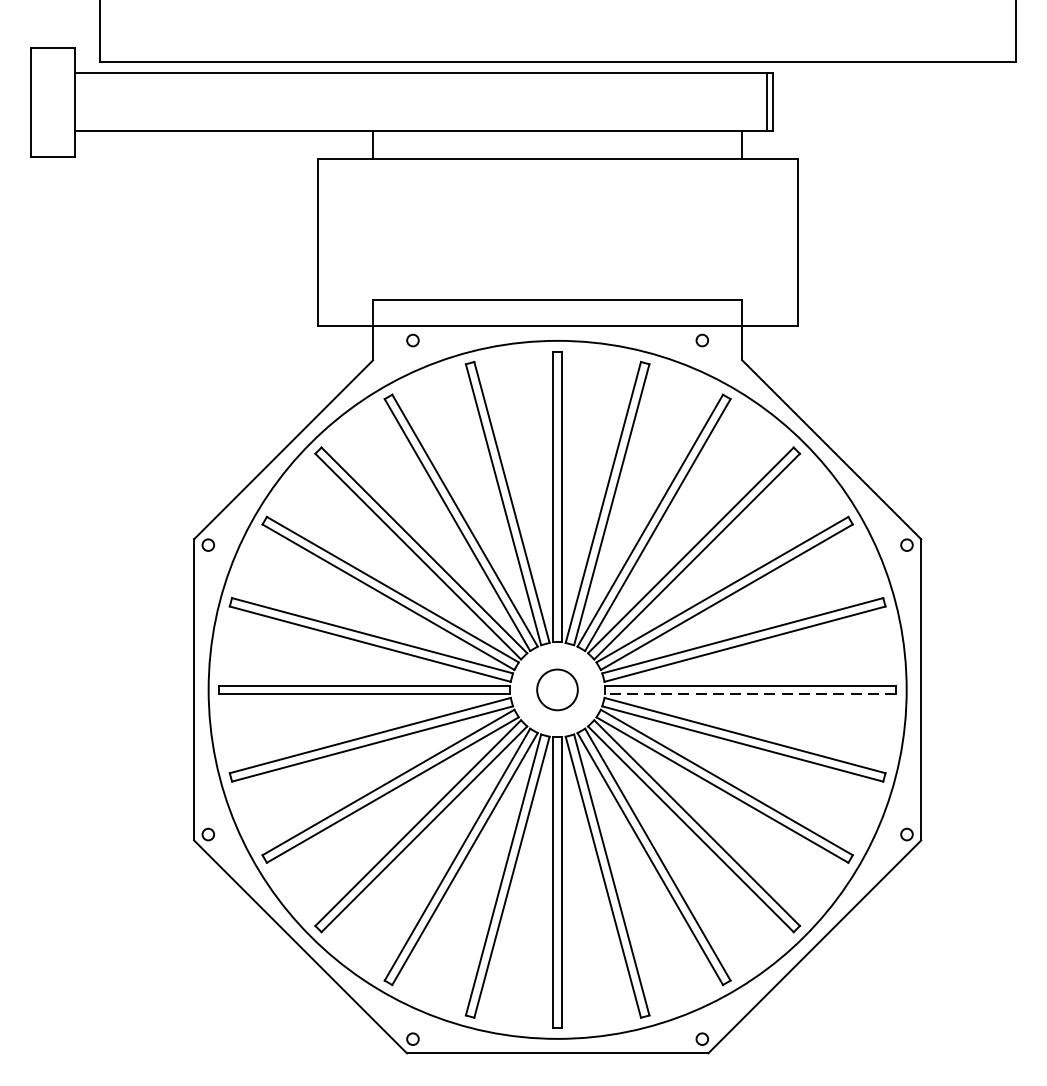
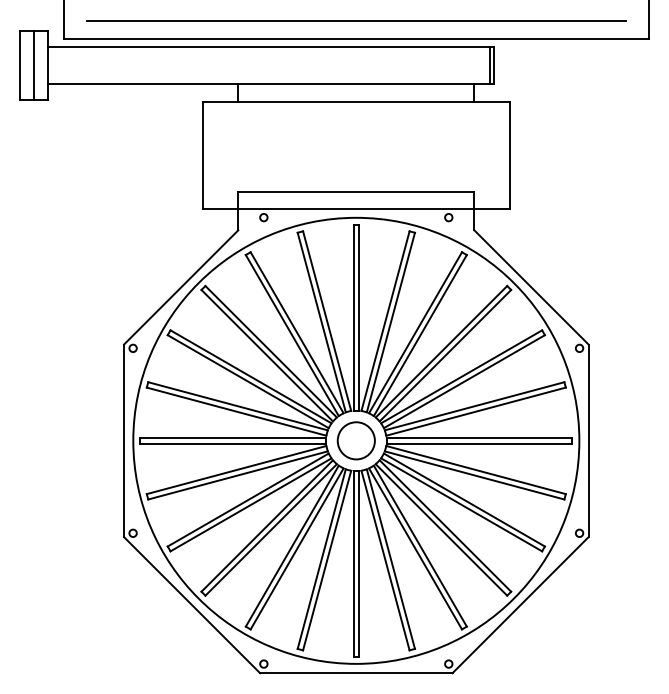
line: (556, 32) -> (355, 20), added
line: (52, 102) -> (33, 65), added
circle: (556, 689) -> (355, 440), size x1.43
line: (750, 694) -> (479, 443), dashed -> solid

